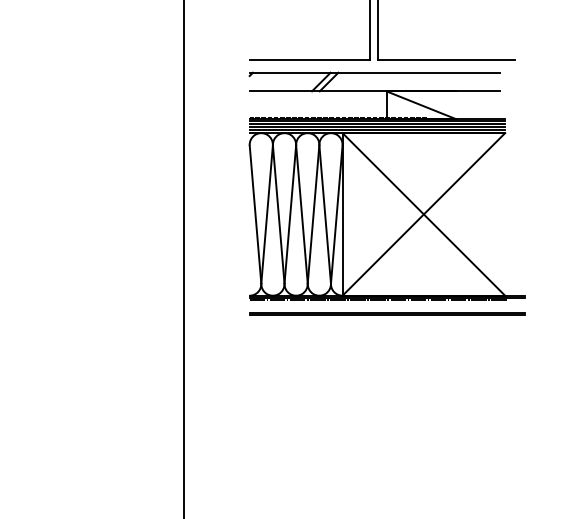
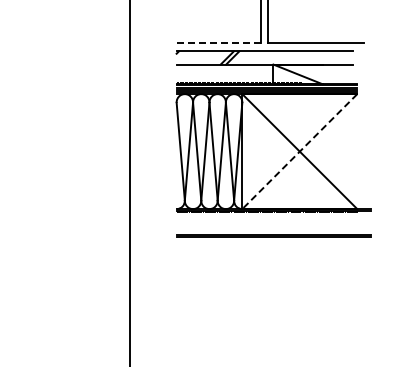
line: (308, 60) -> (218, 42), solid -> dashed
line: (423, 214) -> (299, 151), solid -> dashed
line: (386, 313) -> (273, 235), moved

